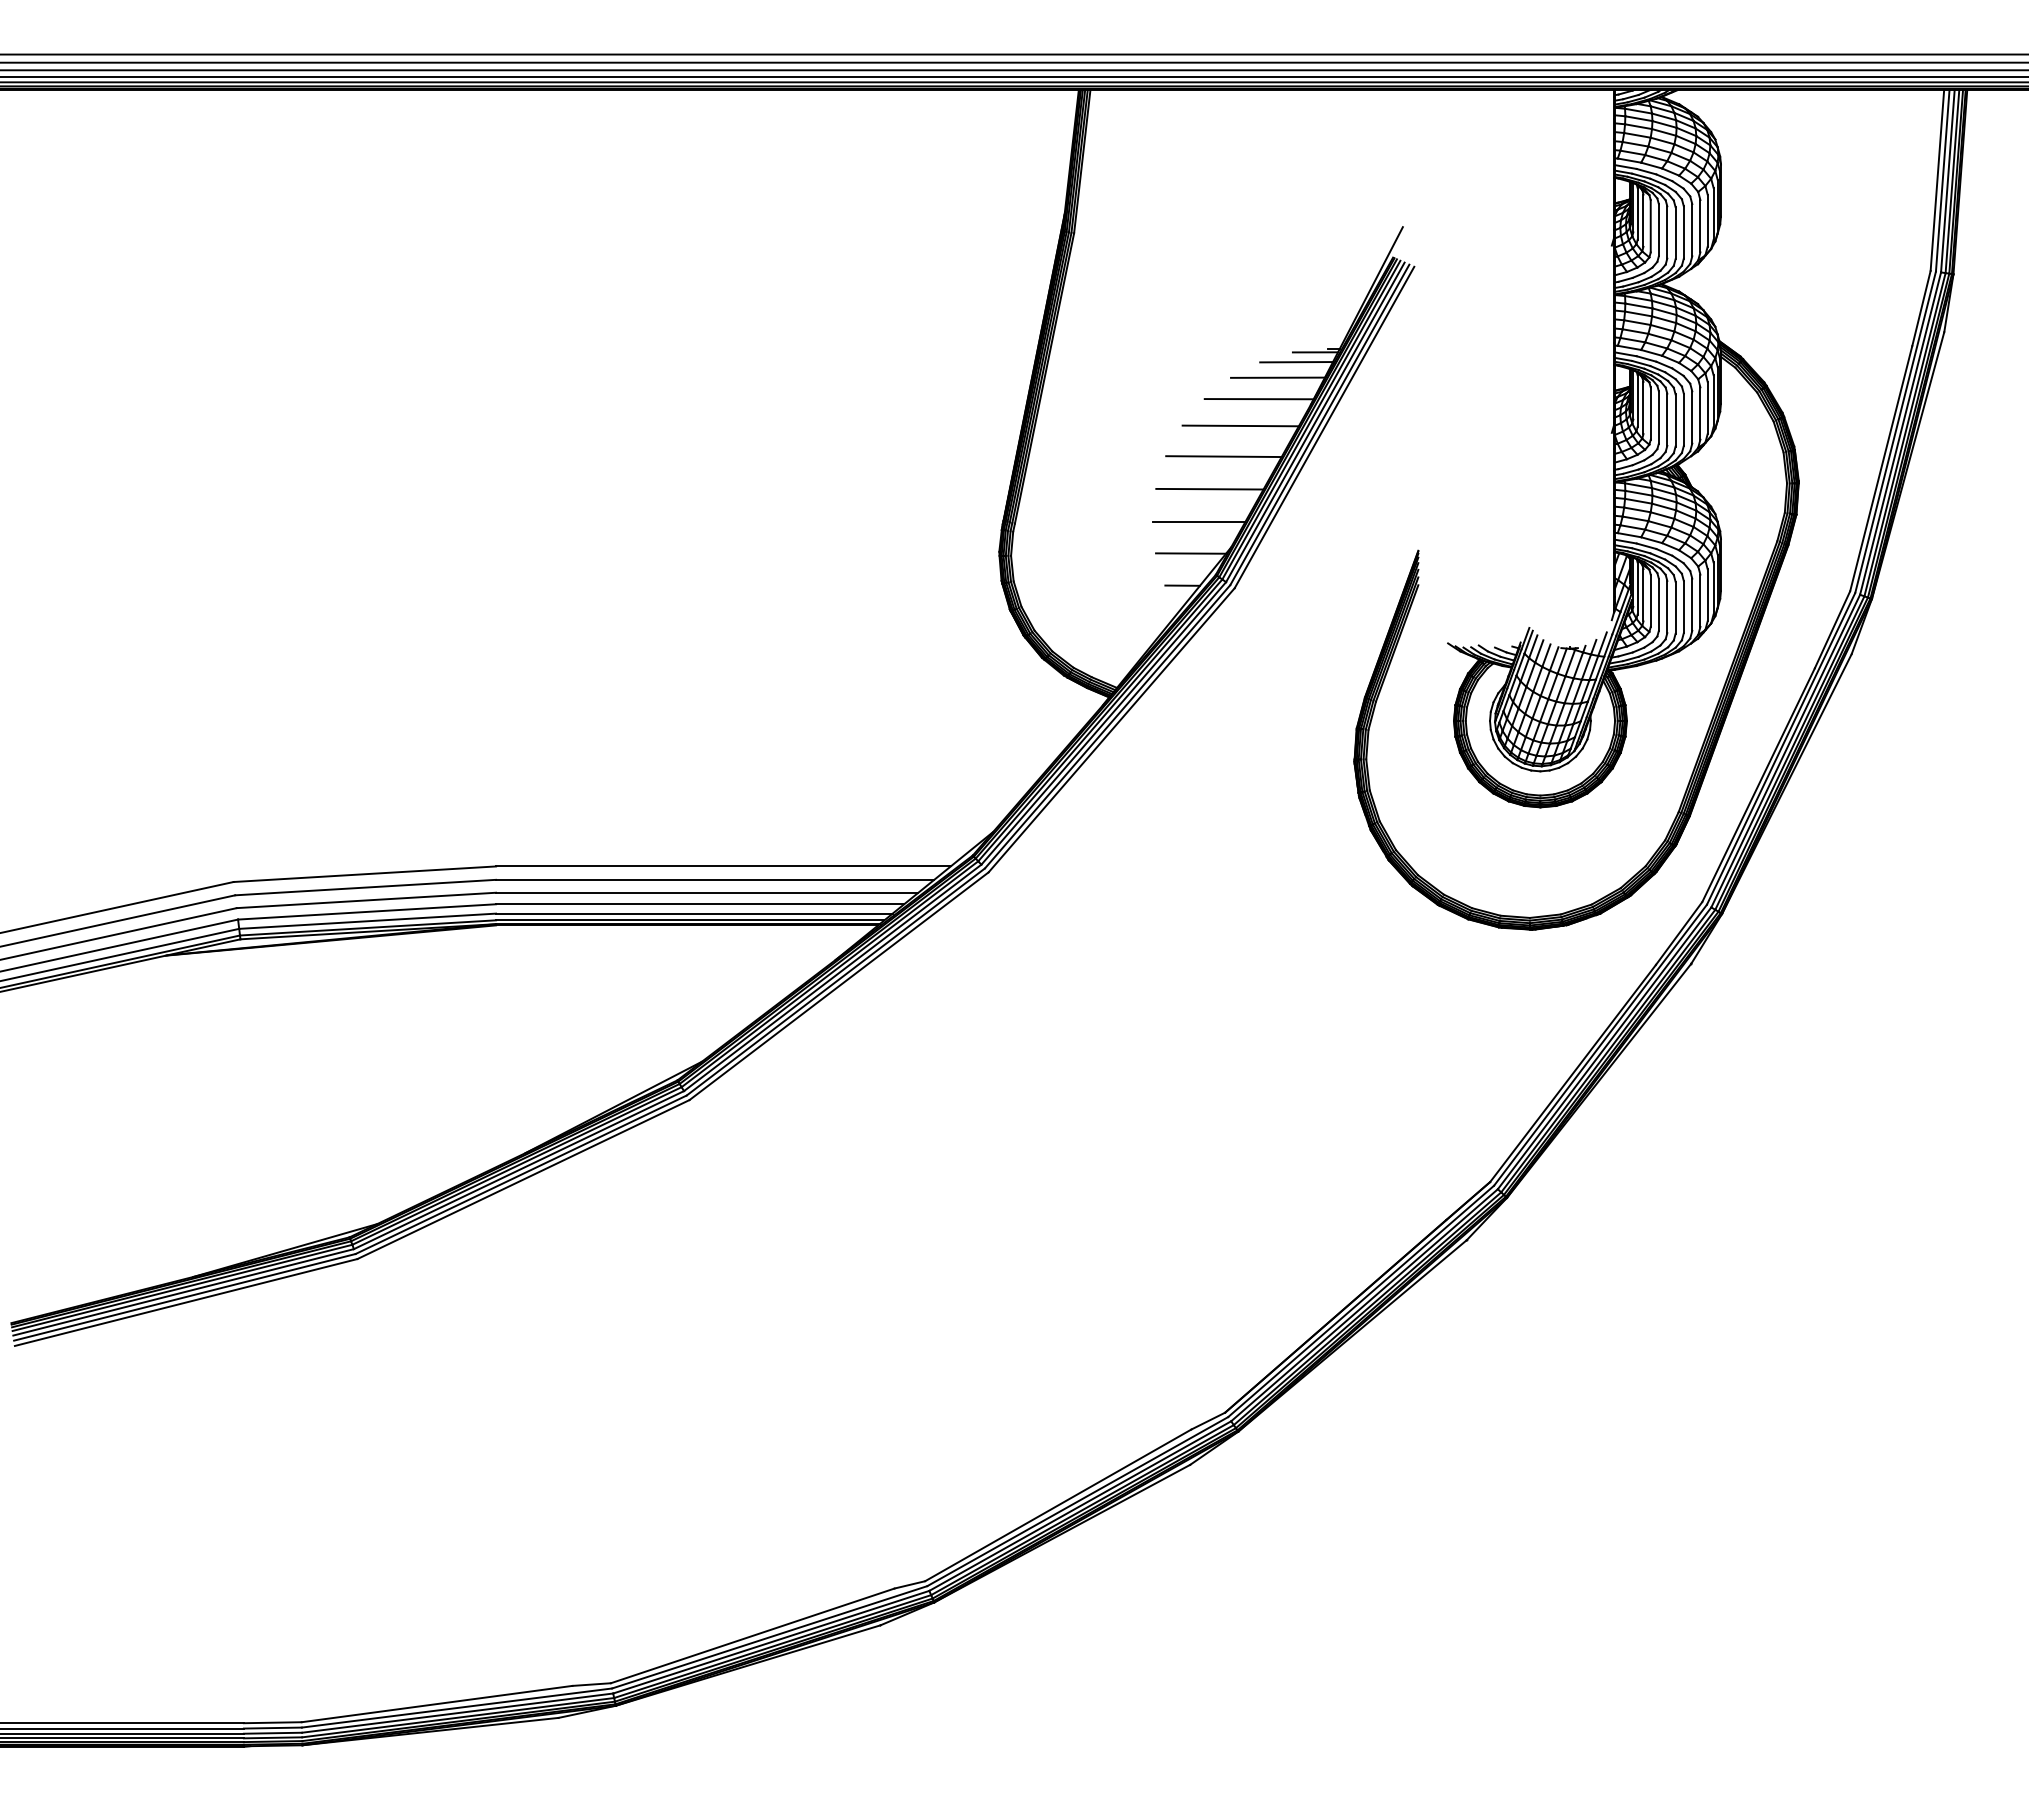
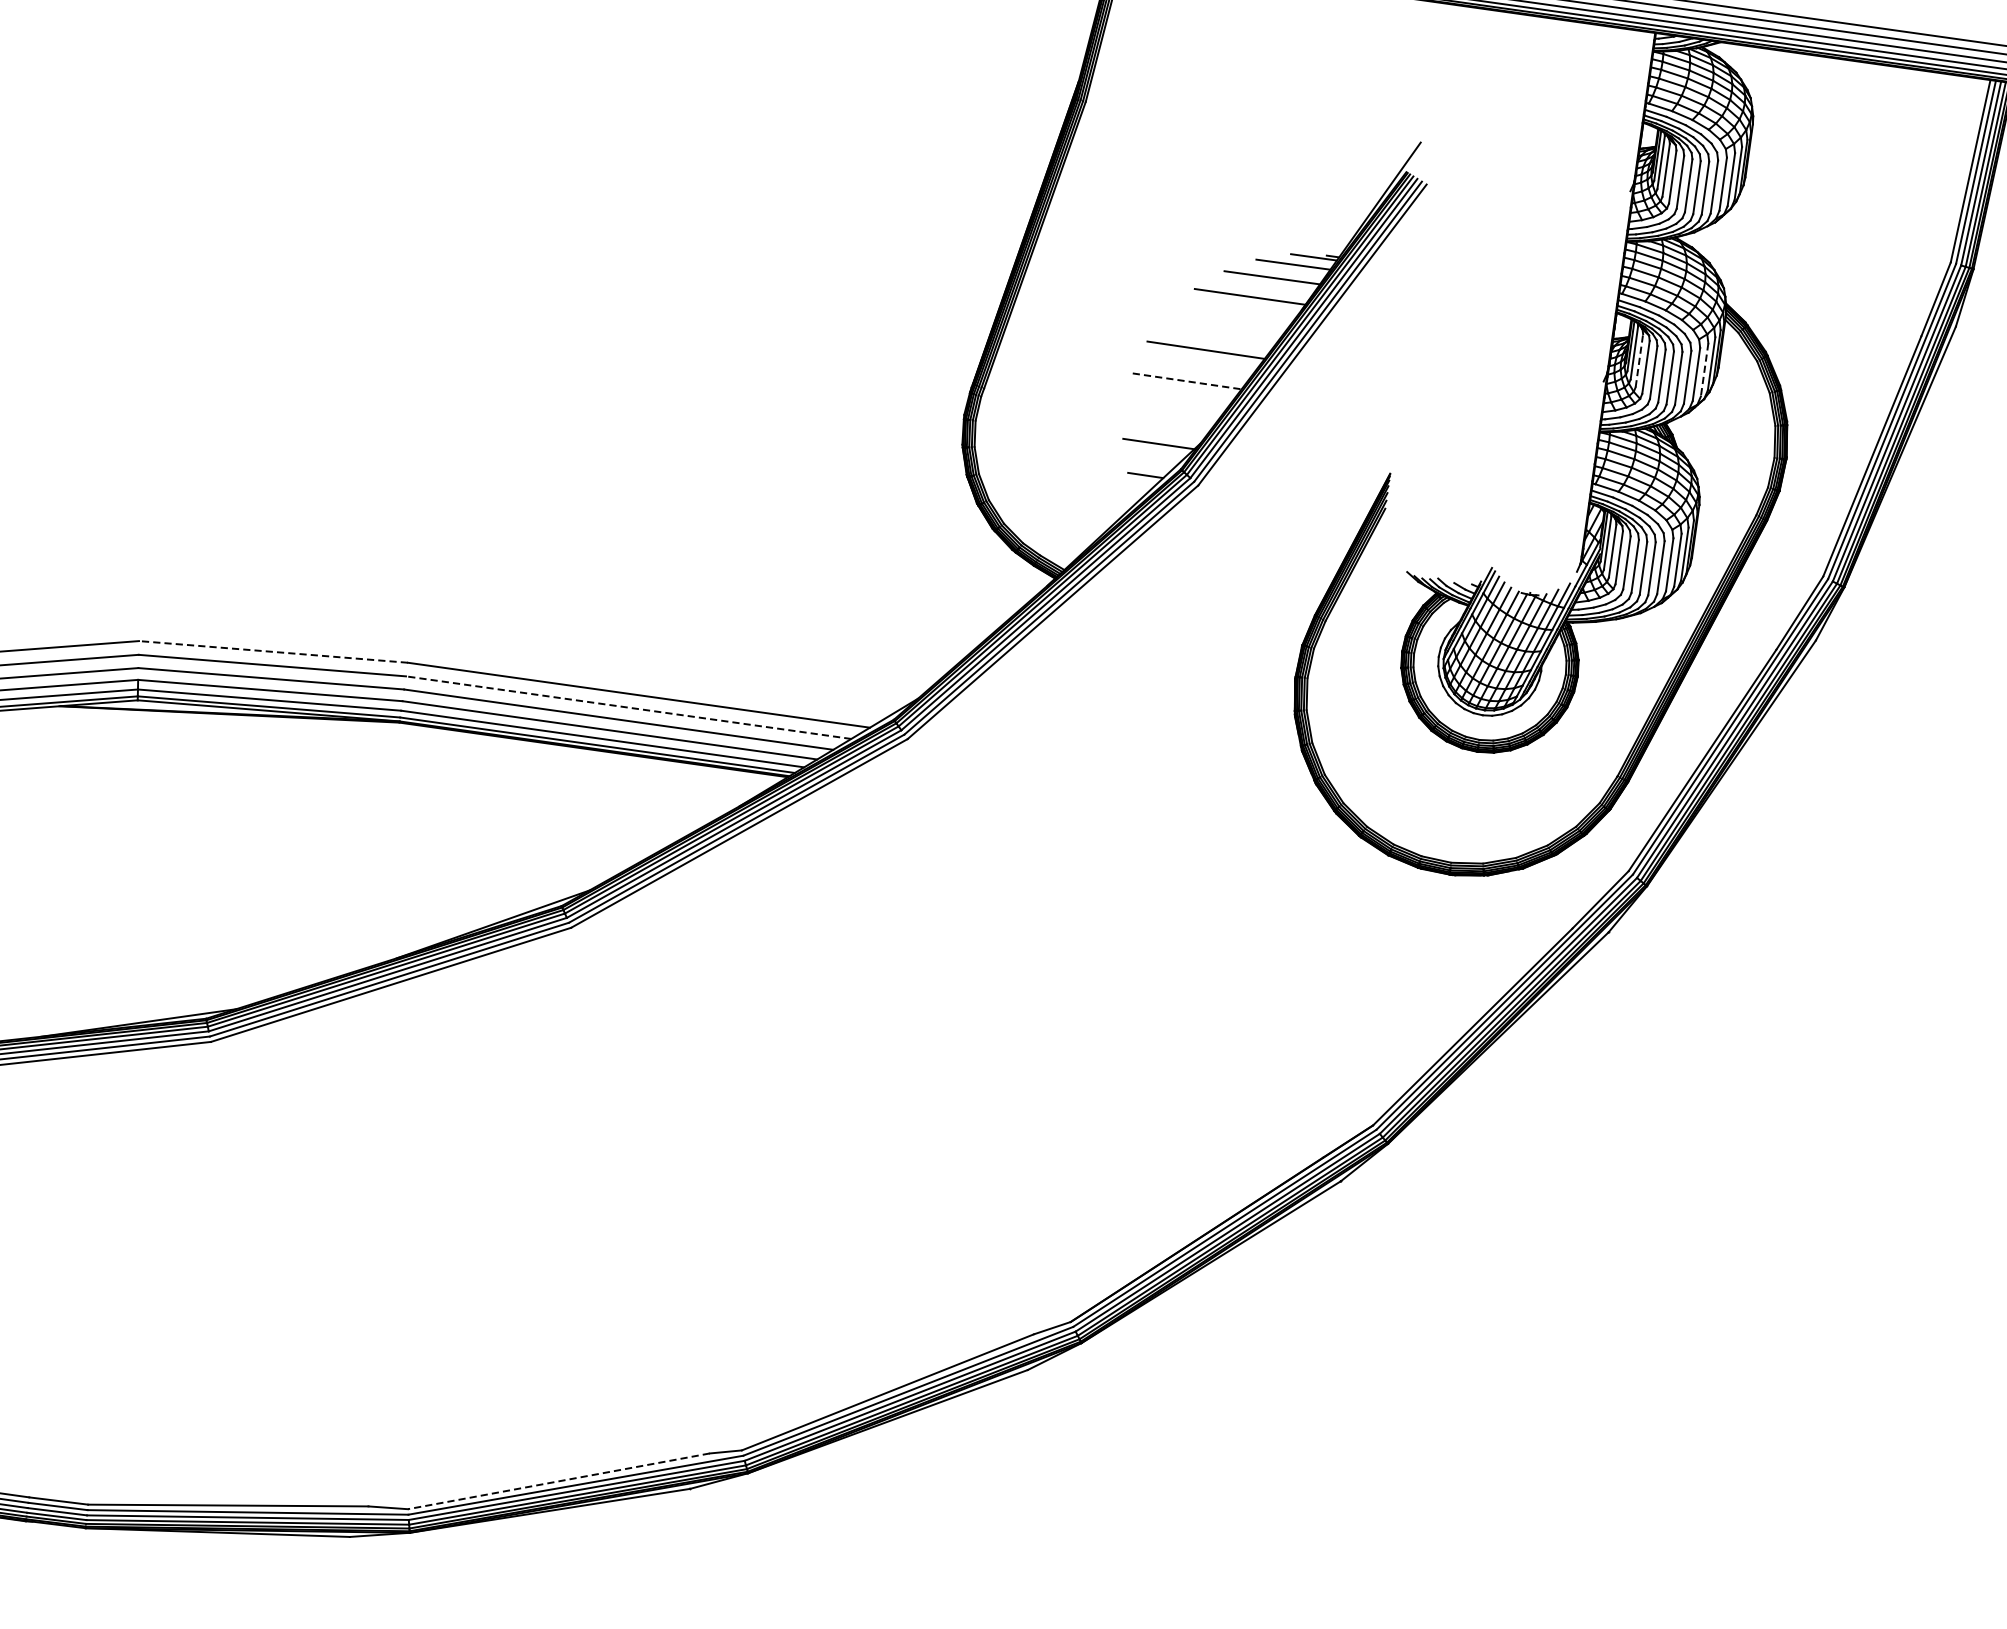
line: (1643, 407) -> (1639, 360), solid -> dashed
line: (1707, 408) -> (1704, 370), solid -> dashed
line: (1240, 425) -> (1227, 320), removed
line: (1209, 489) -> (1186, 381), solid -> dashed
line: (1199, 521) -> (1172, 412), removed
line: (364, 874) -> (273, 652), solid -> dashed
line: (714, 879) -> (628, 707), solid -> dashed
line: (752, 1635) -> (558, 1480), solid -> dashed

